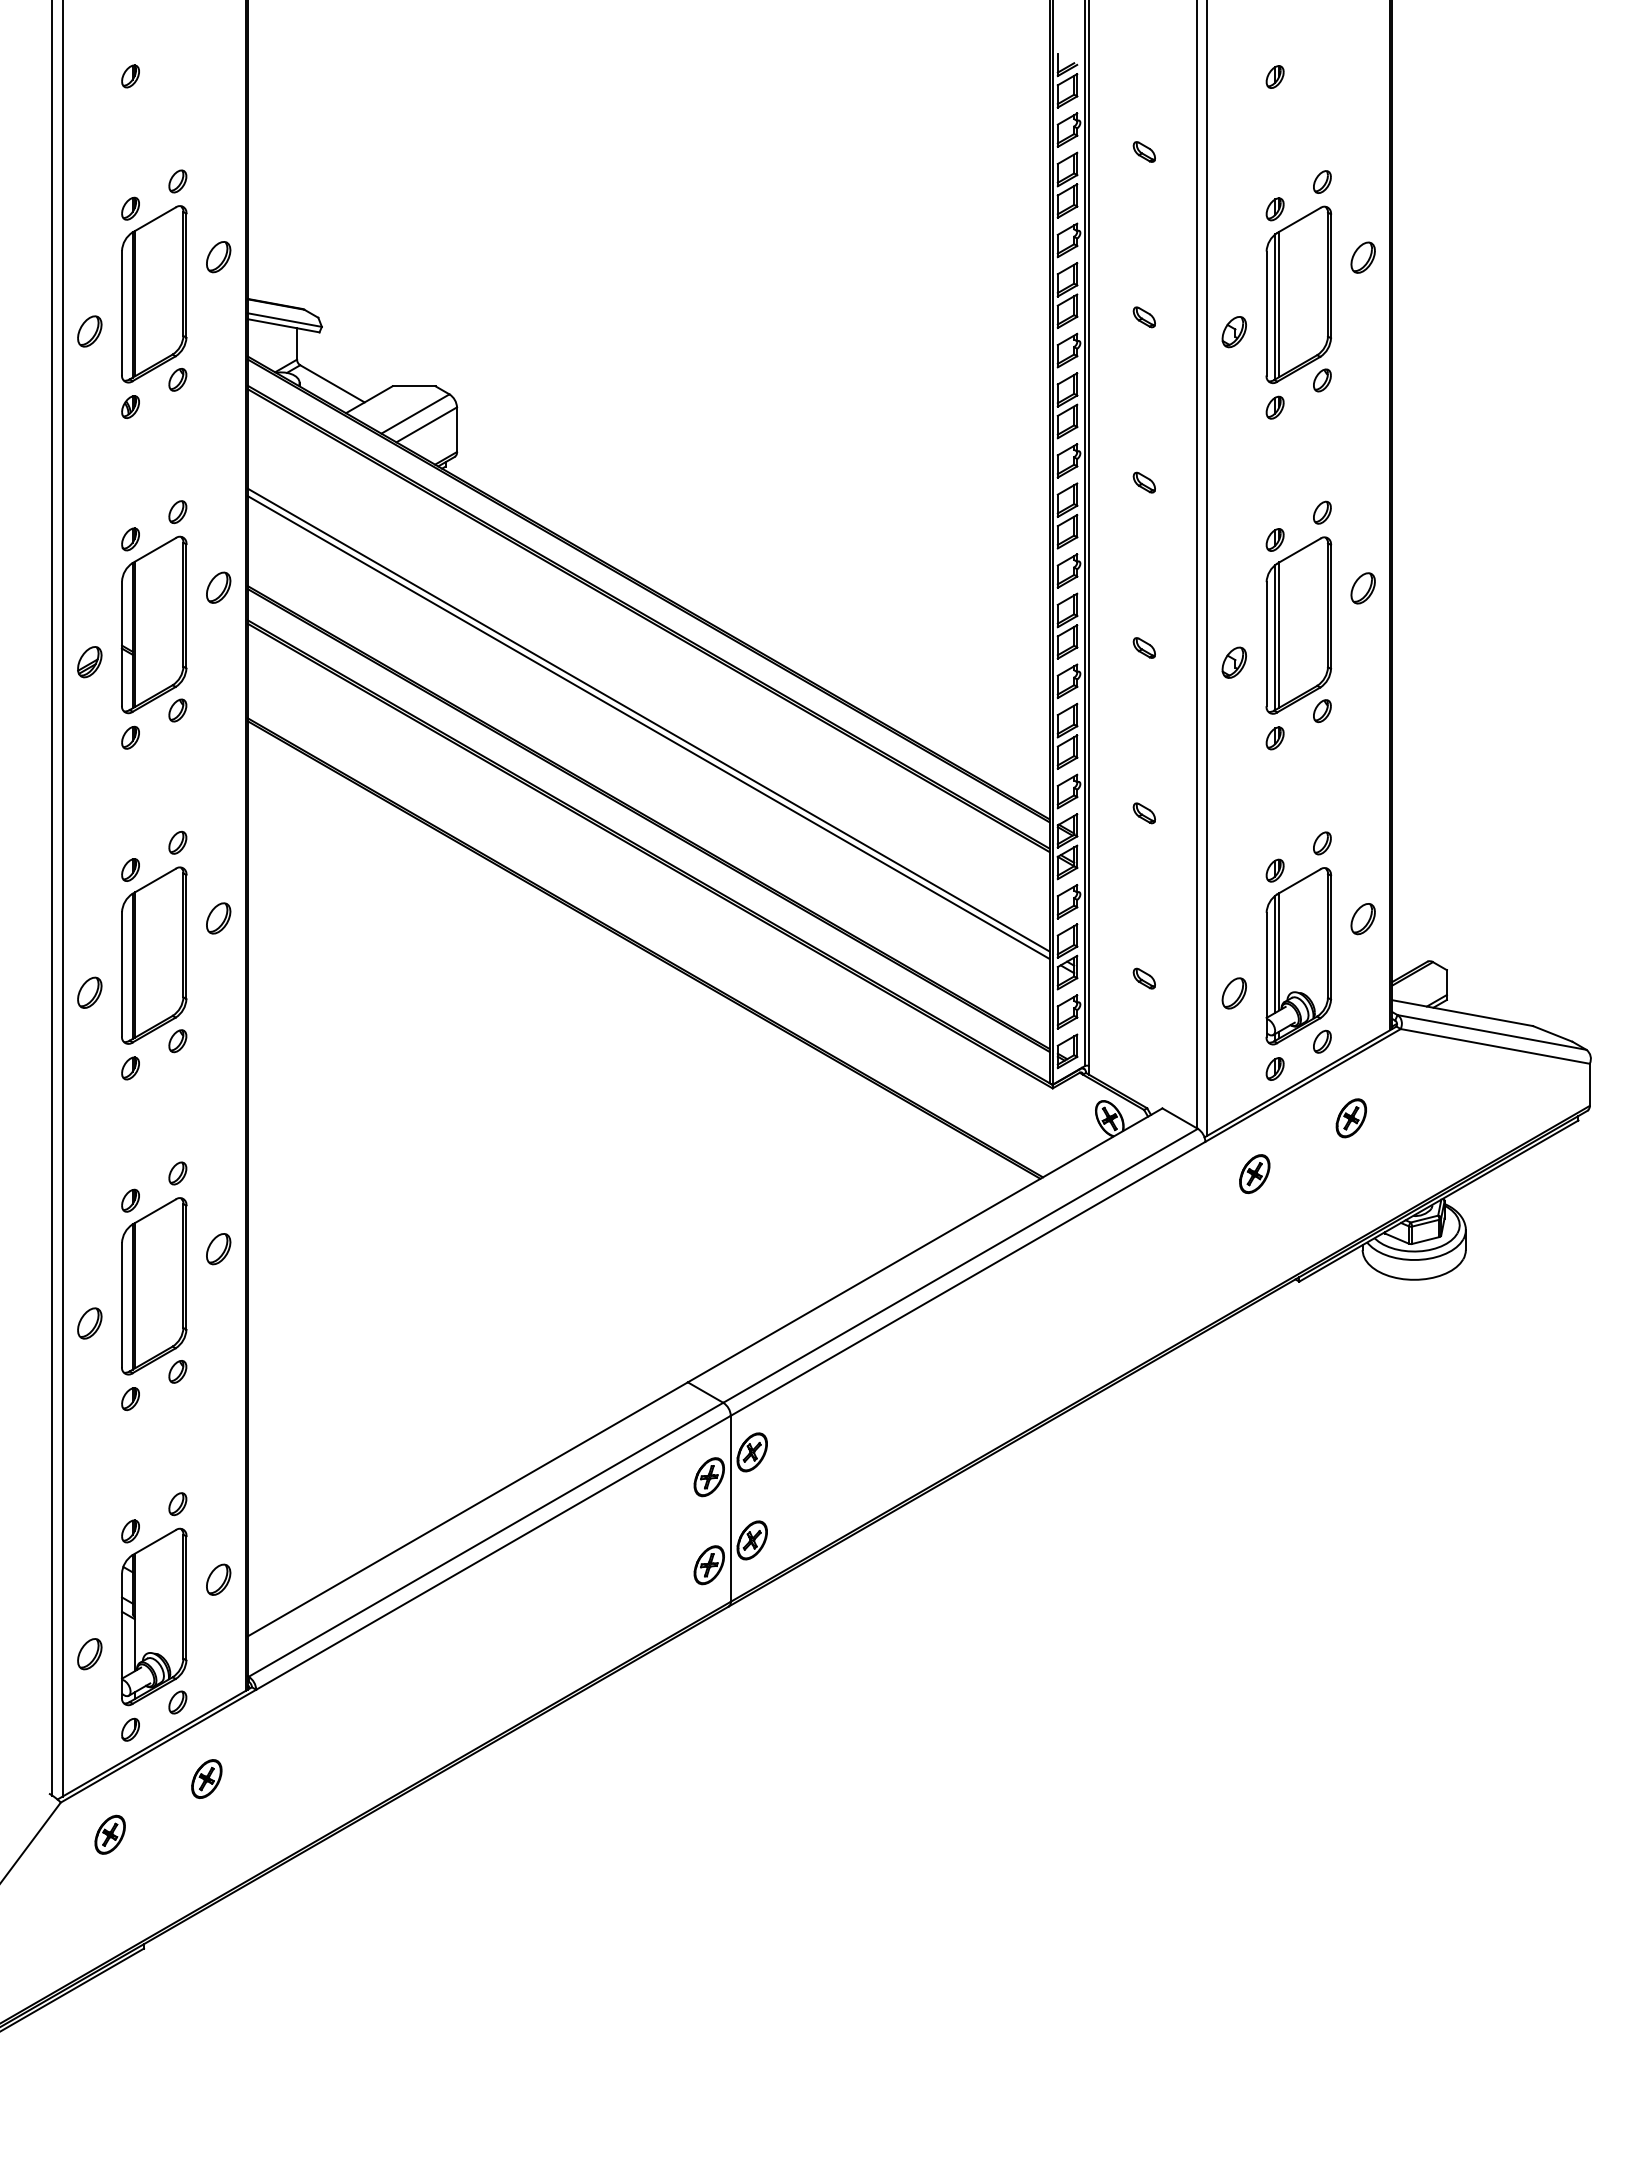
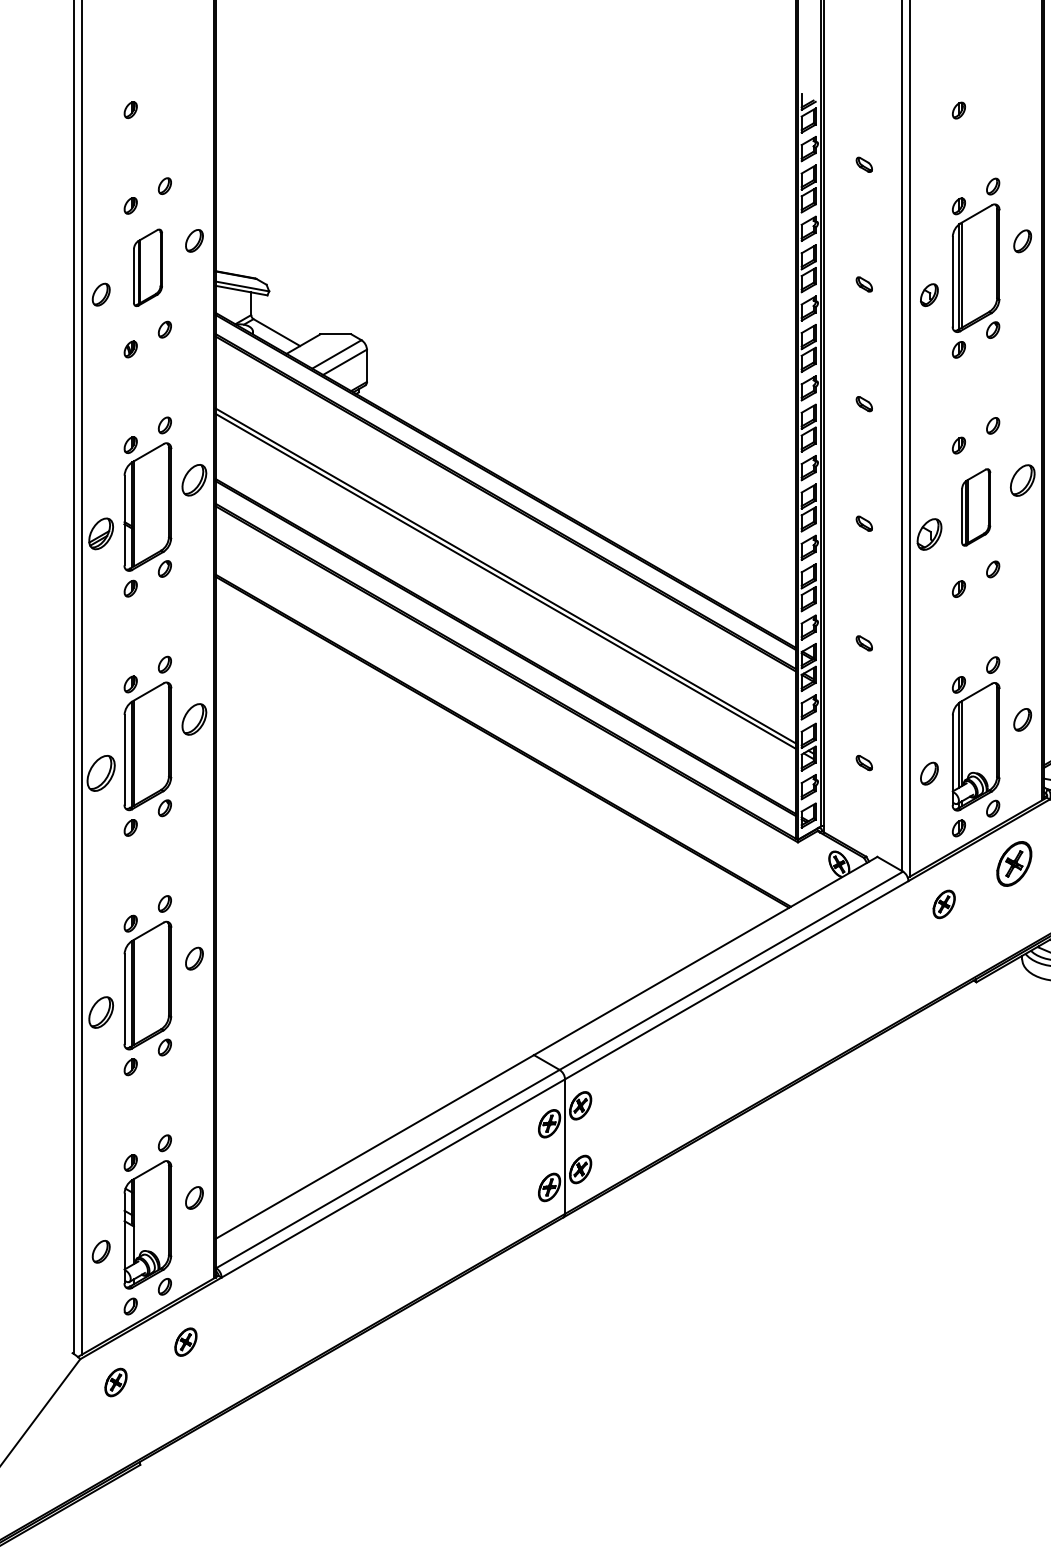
part: (154, 294) -> (148, 267), size x0.6
part: (218, 587) -> (194, 479), size x1.4
part: (1362, 588) -> (1022, 480), size x1.4
part: (1298, 625) -> (975, 507), size x0.6
part: (89, 662) -> (101, 534), size x1.4
part: (1233, 662) -> (928, 534), size x1.4
part: (218, 918) -> (194, 719), size x1.4
part: (89, 992) -> (101, 773), size x1.6
part: (1350, 1118) -> (1013, 864), size x1.6
part: (89, 1323) -> (101, 1012), size x1.4

